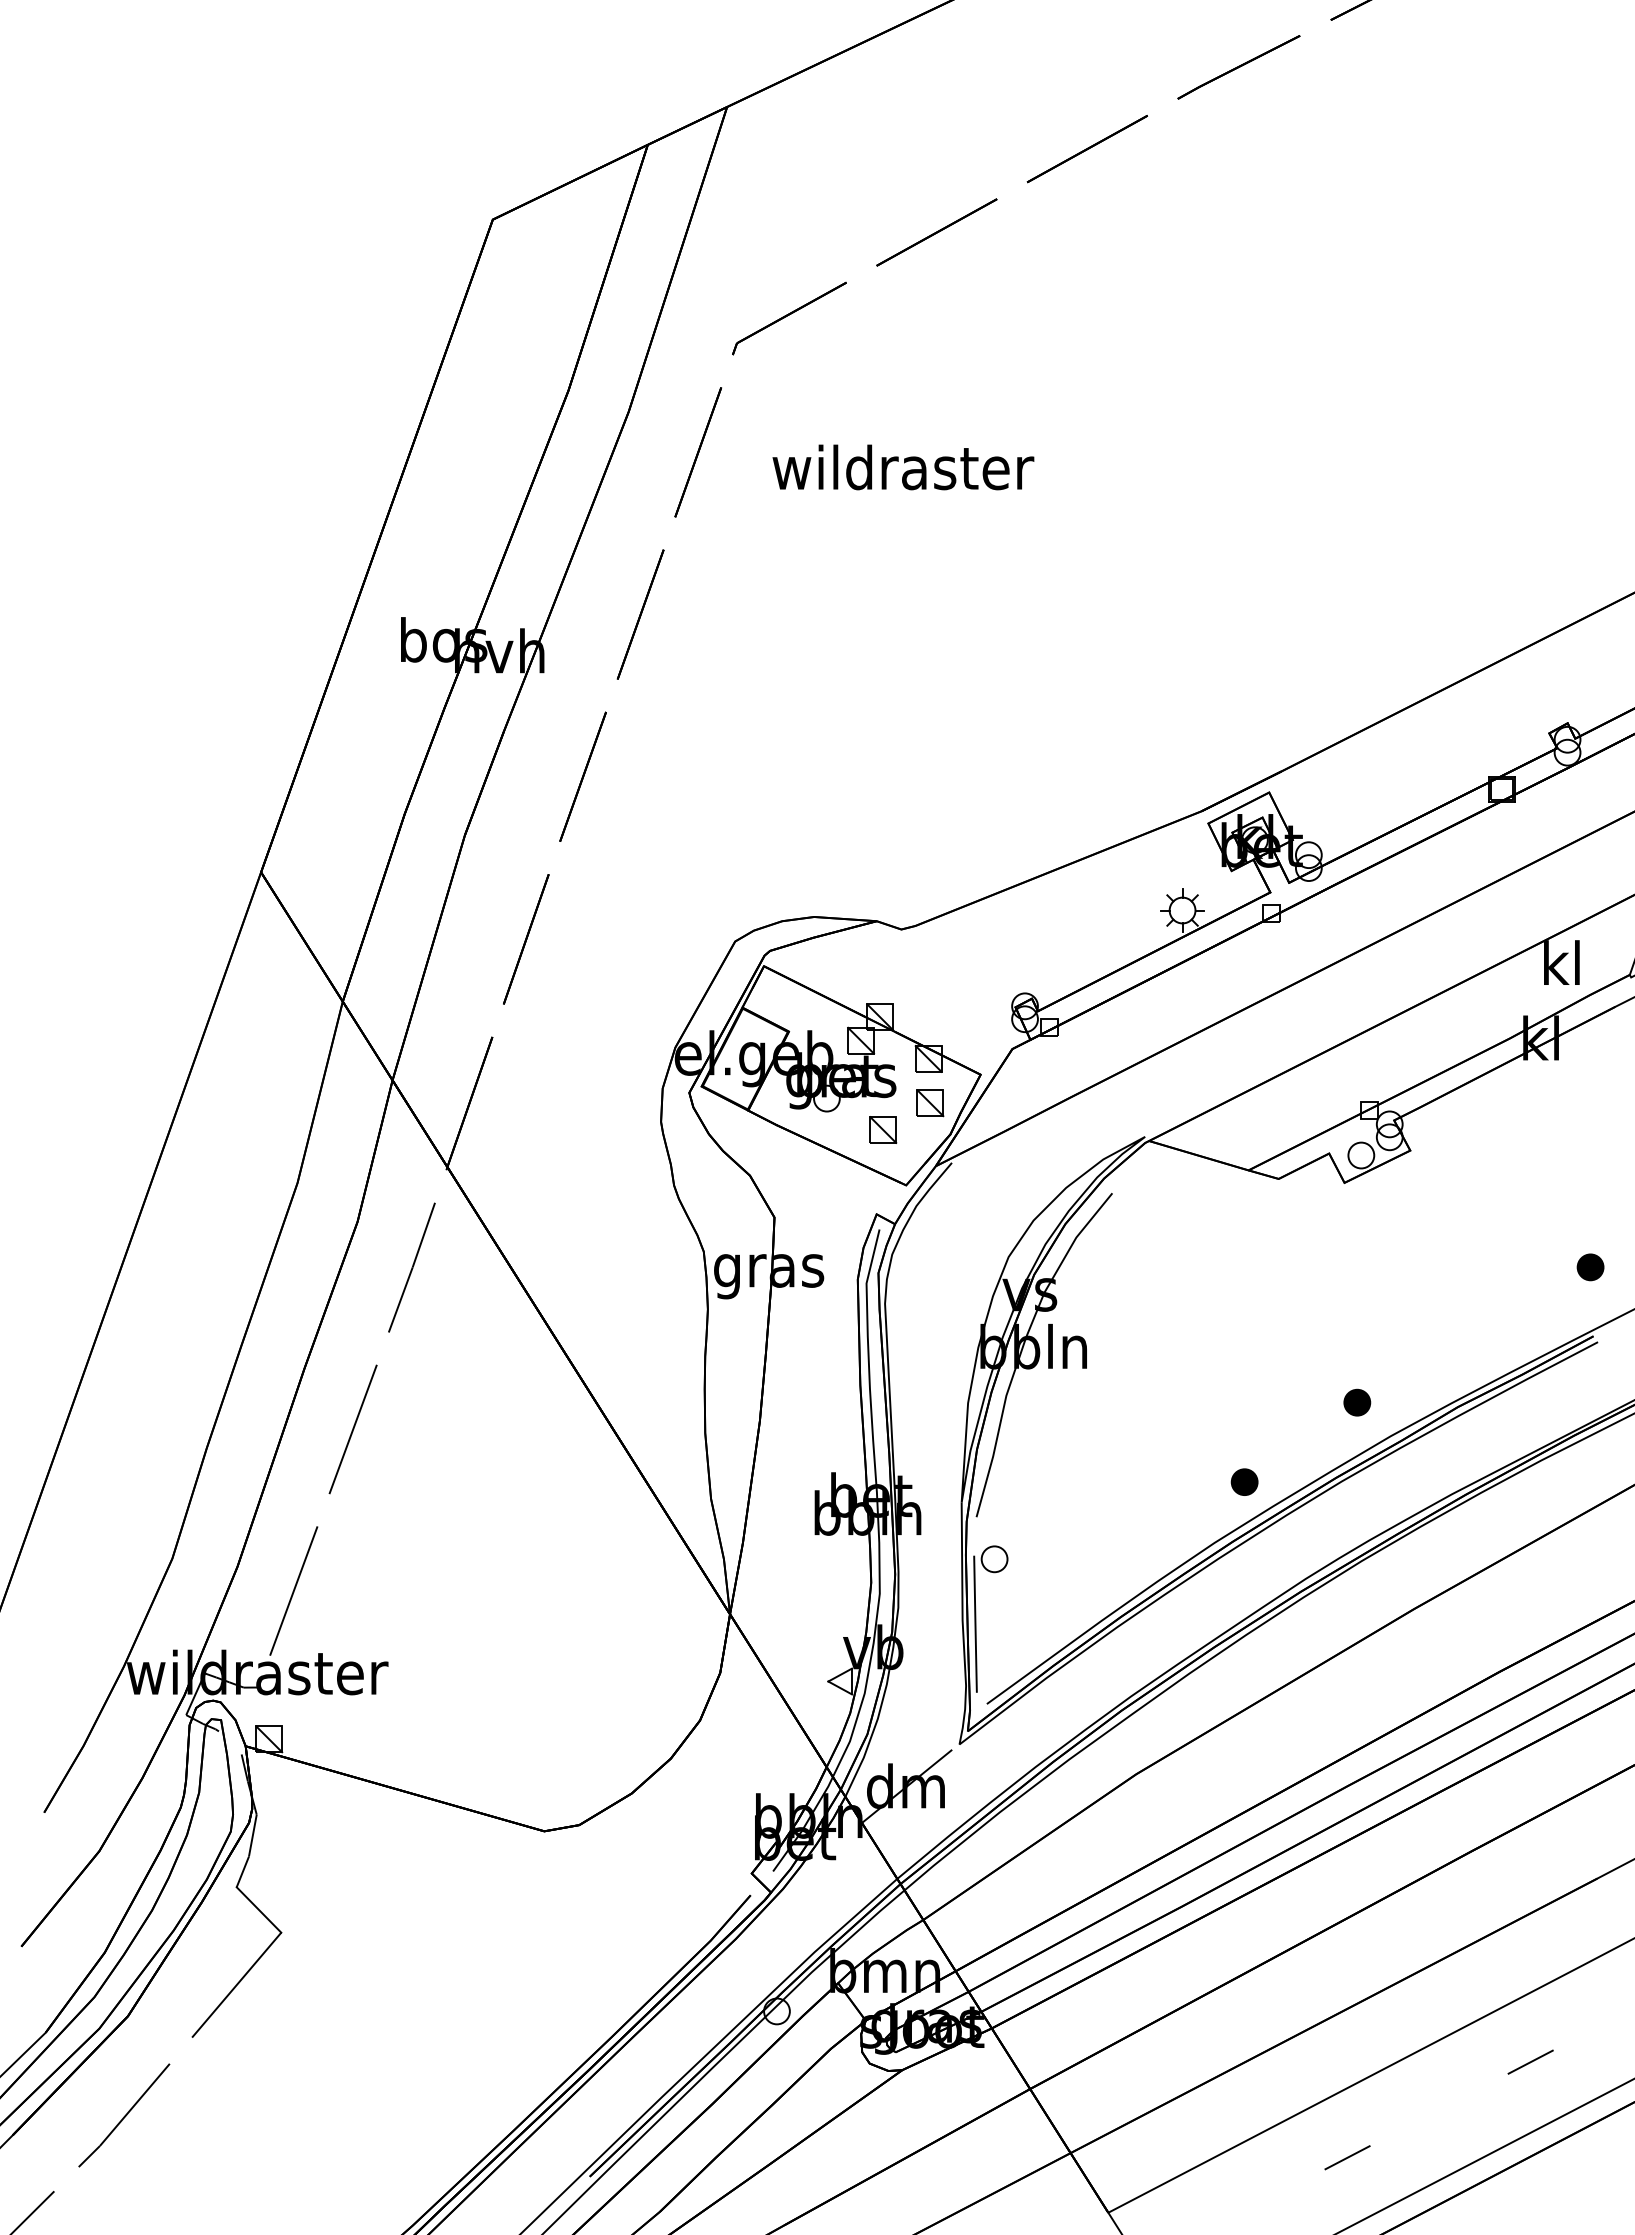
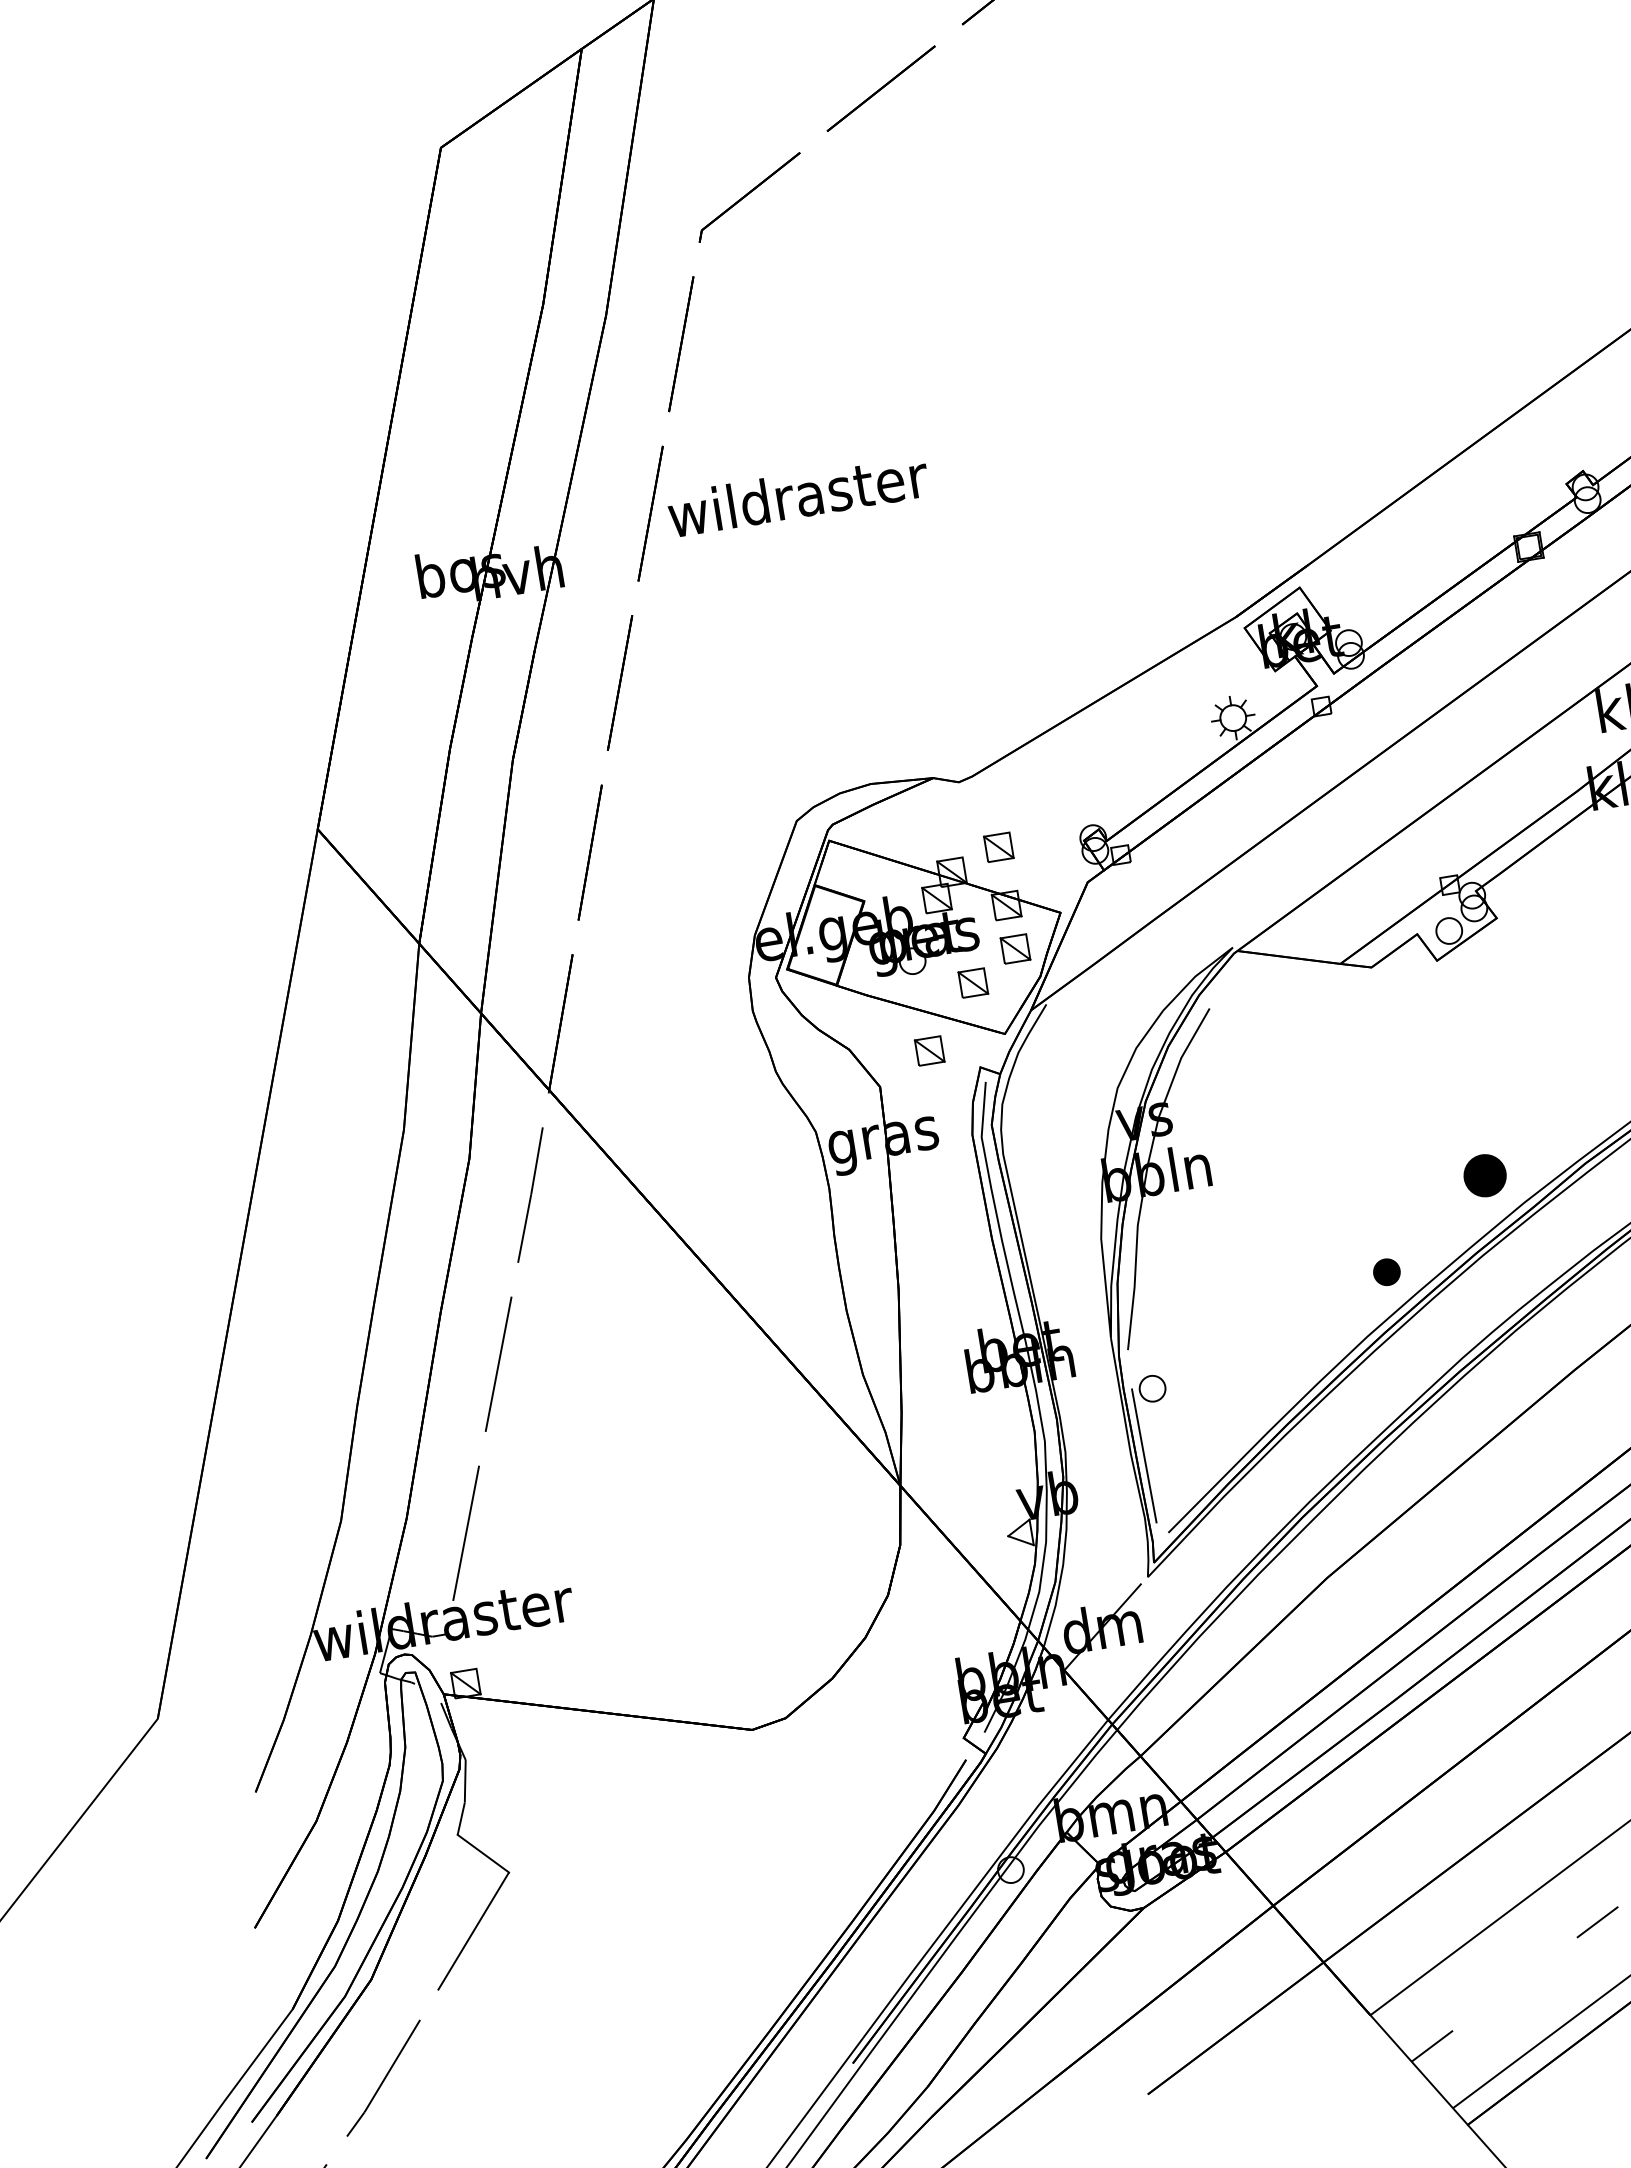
text: (903, 467) -> (798, 495), moved
part: (930, 1000) -> (999, 847), added
part: (829, 1189) -> (929, 1050), added
part: (1357, 1402) -> (1485, 1175), size x1.6

